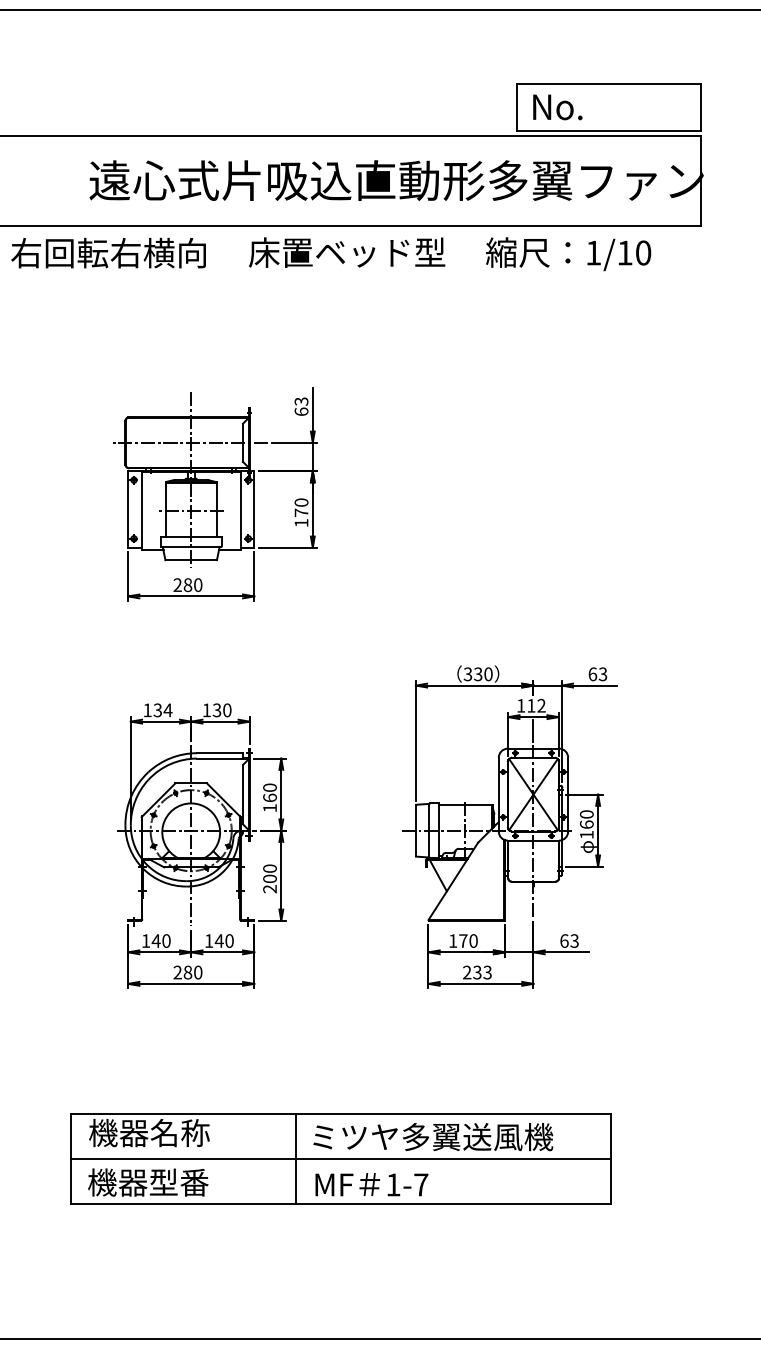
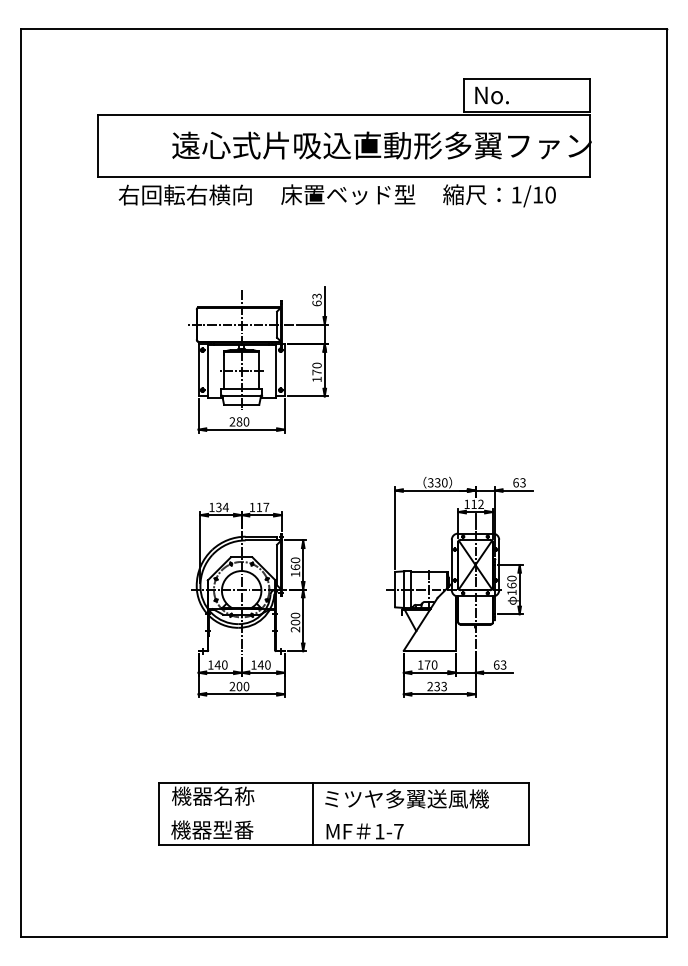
text: (221, 710) -> (262, 507), 130 -> 117
text: (188, 972) -> (239, 686), 280 -> 200
line: (340, 1158) -> (343, 813), removed

